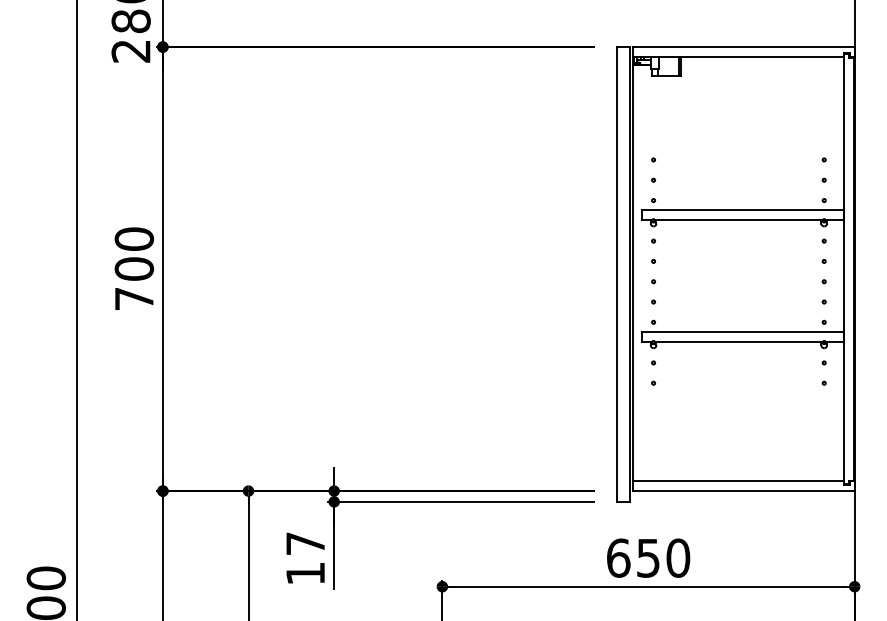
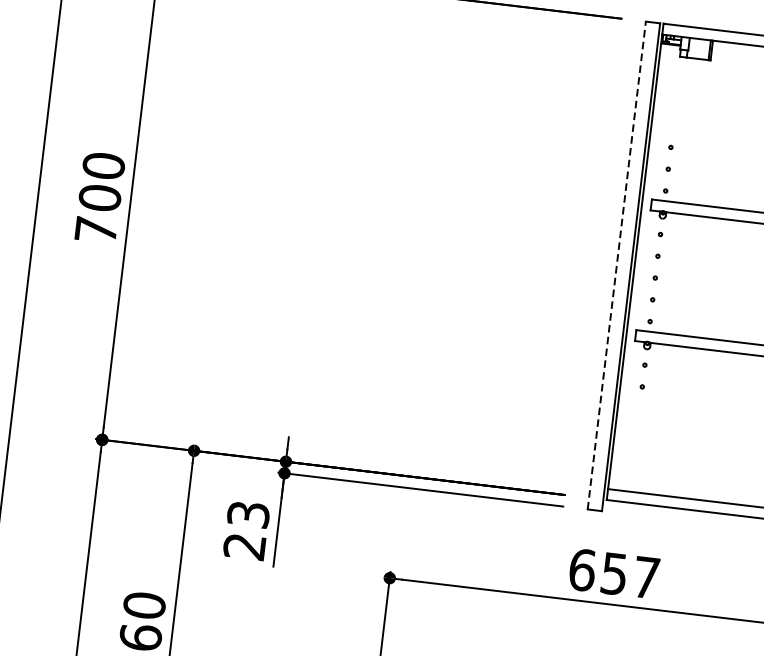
line: (616, 273) -> (616, 264), solid -> dashed
text: (678, 557) -> (646, 577), 650 -> 657
text: (305, 558) -> (246, 530), 17 -> 23

